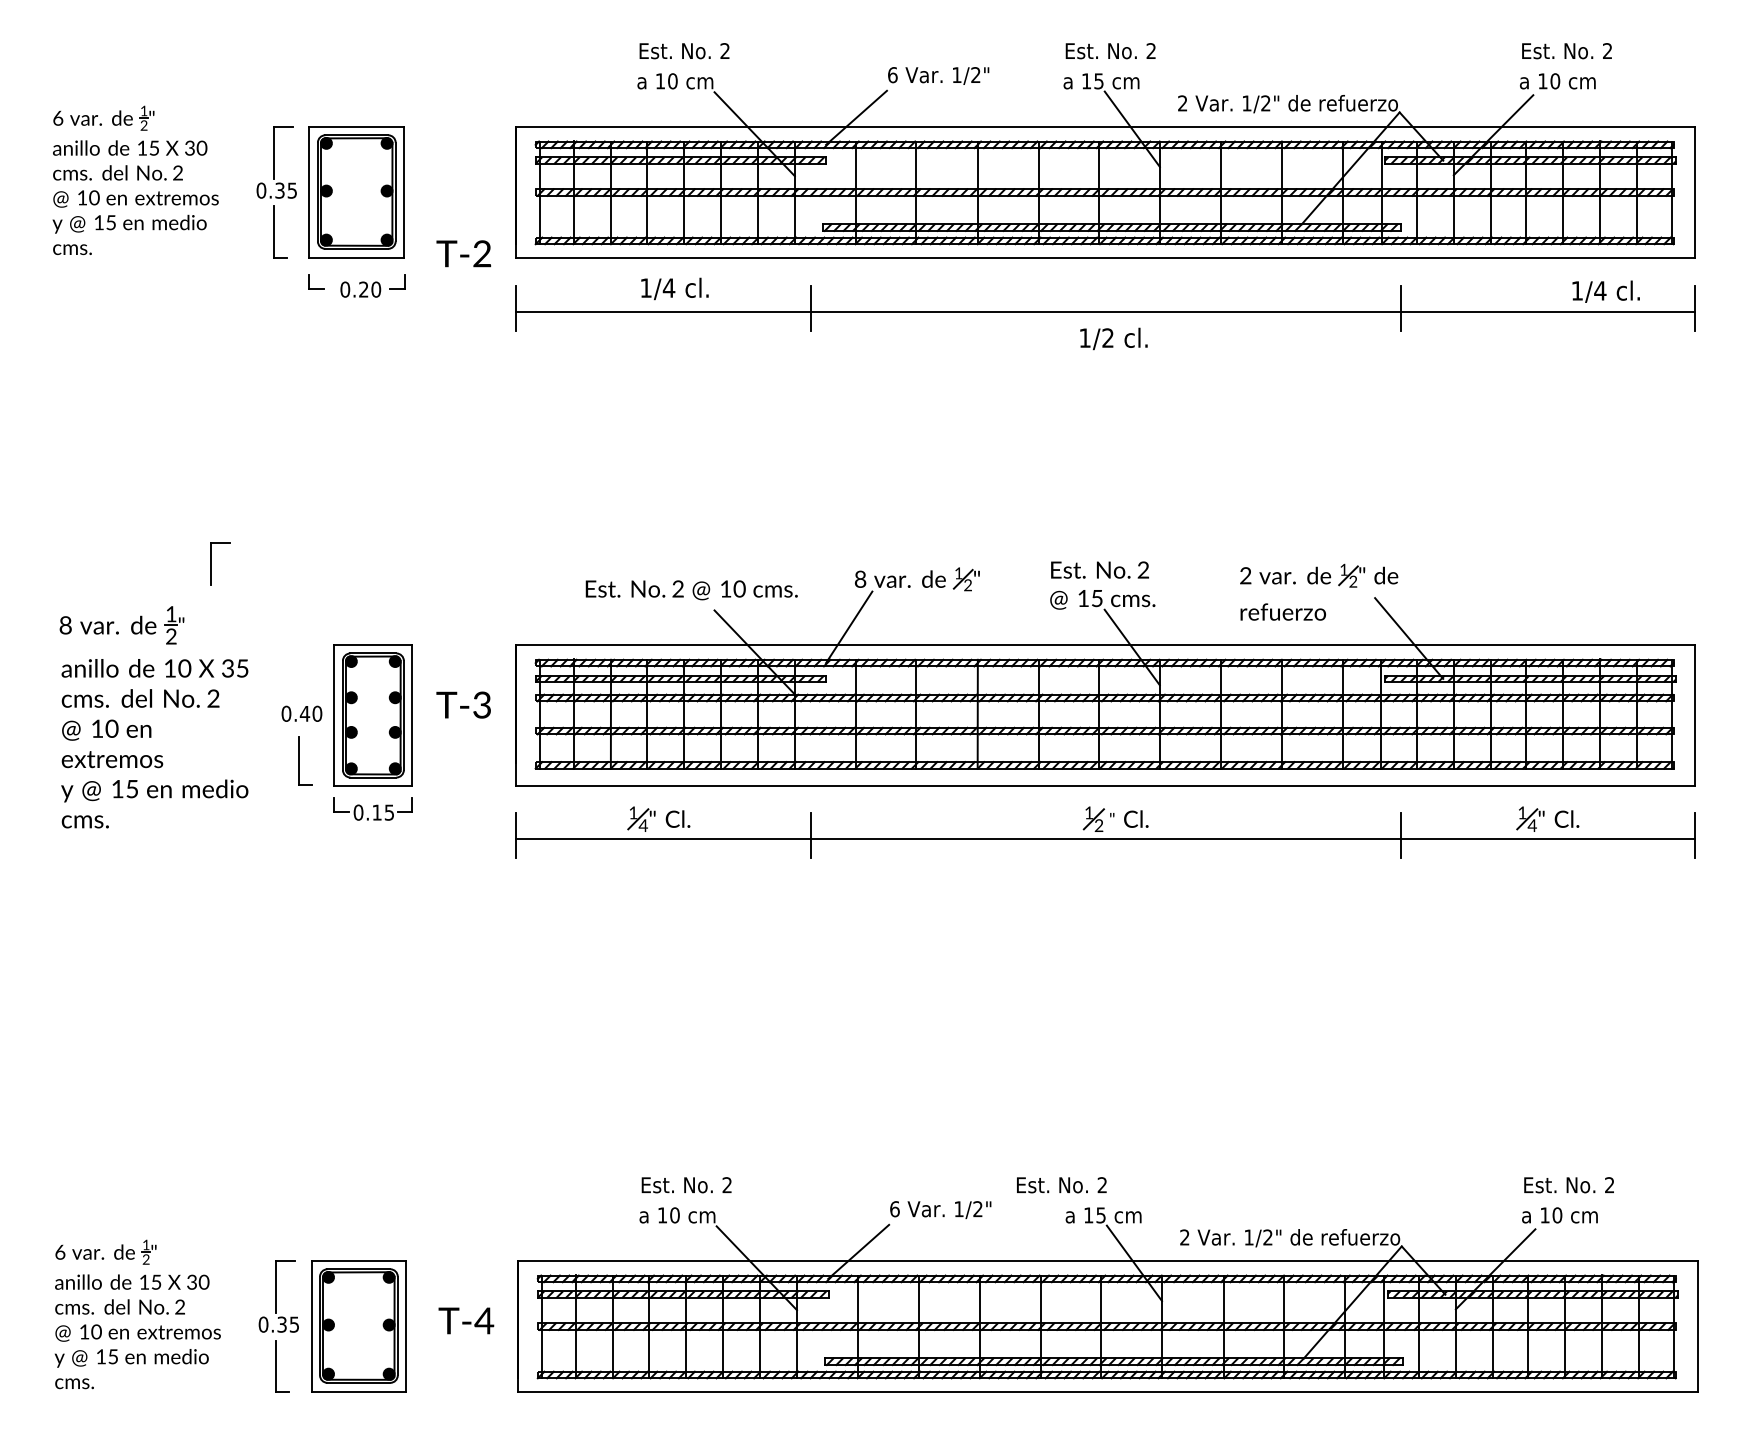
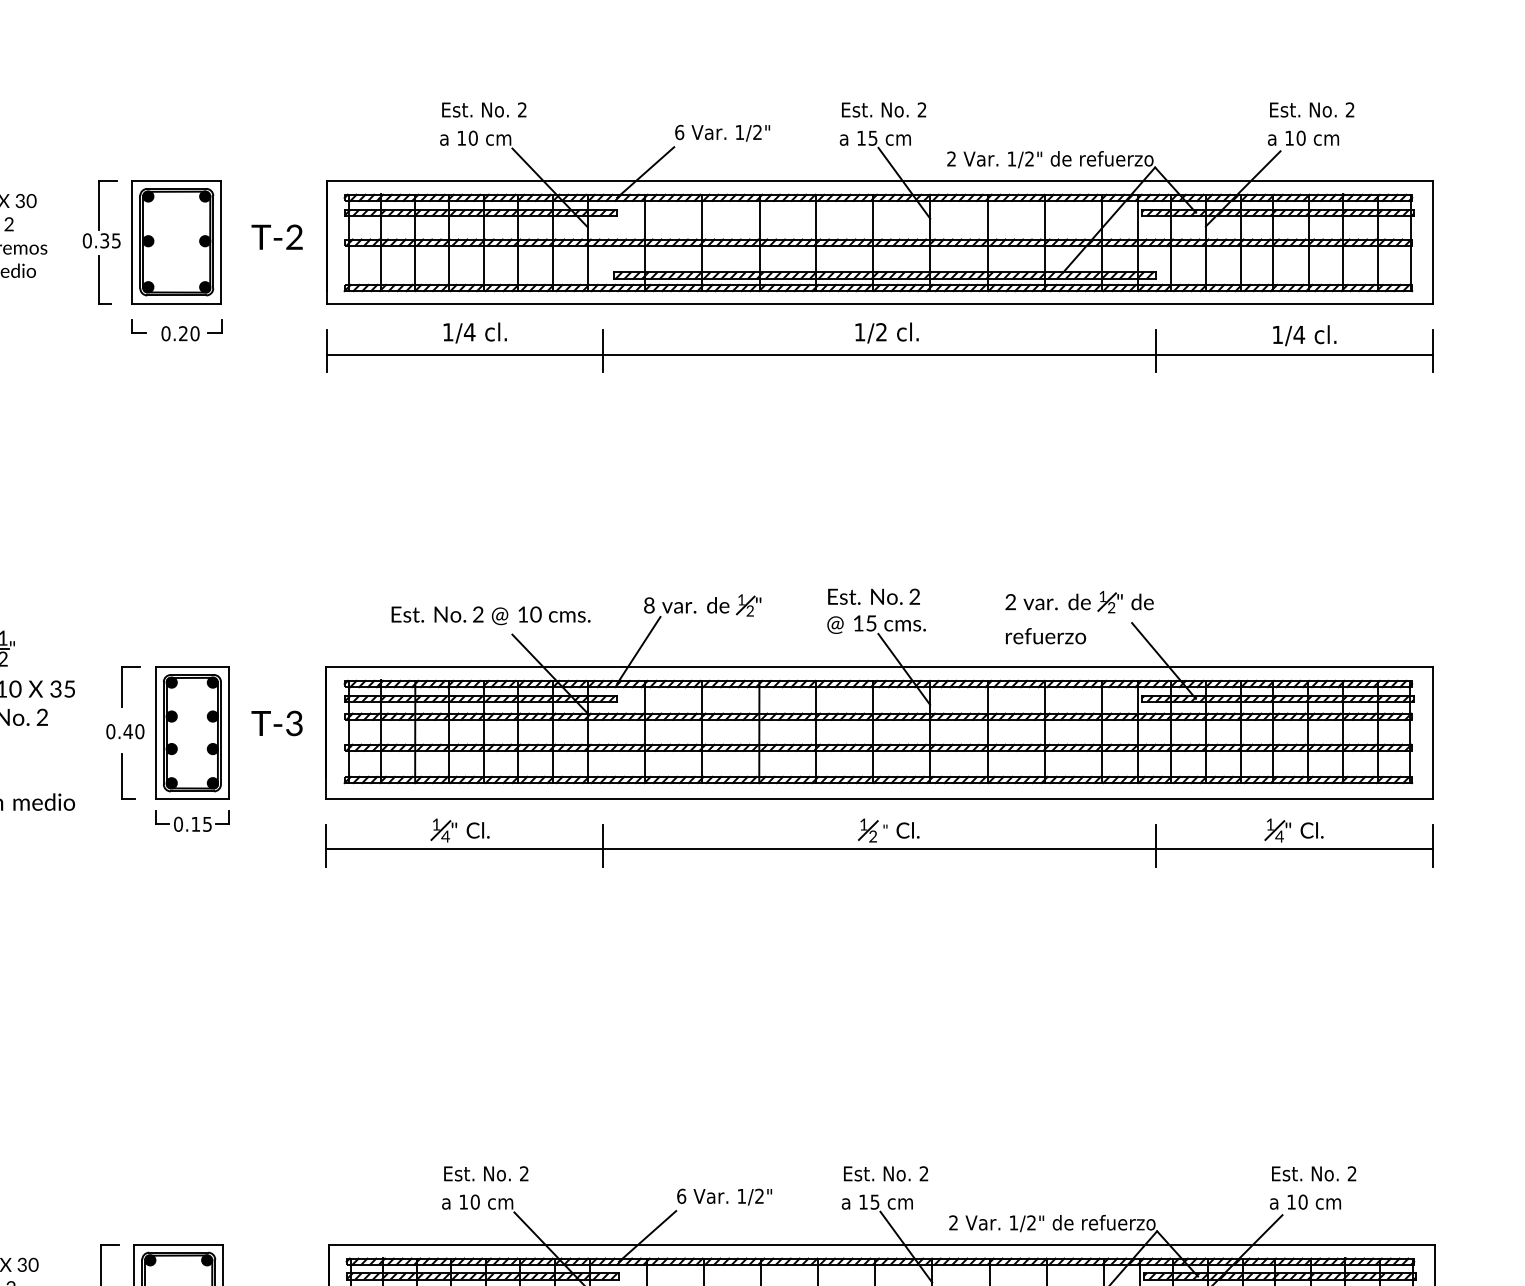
text: (463, 253) -> (276, 236), moved
text: (1605, 291) -> (1304, 335), moved
text: (1113, 338) -> (886, 332), moved
part: (211, 563) -> (123, 686), moved
text: (1061, 1185) -> (885, 1174), moved

